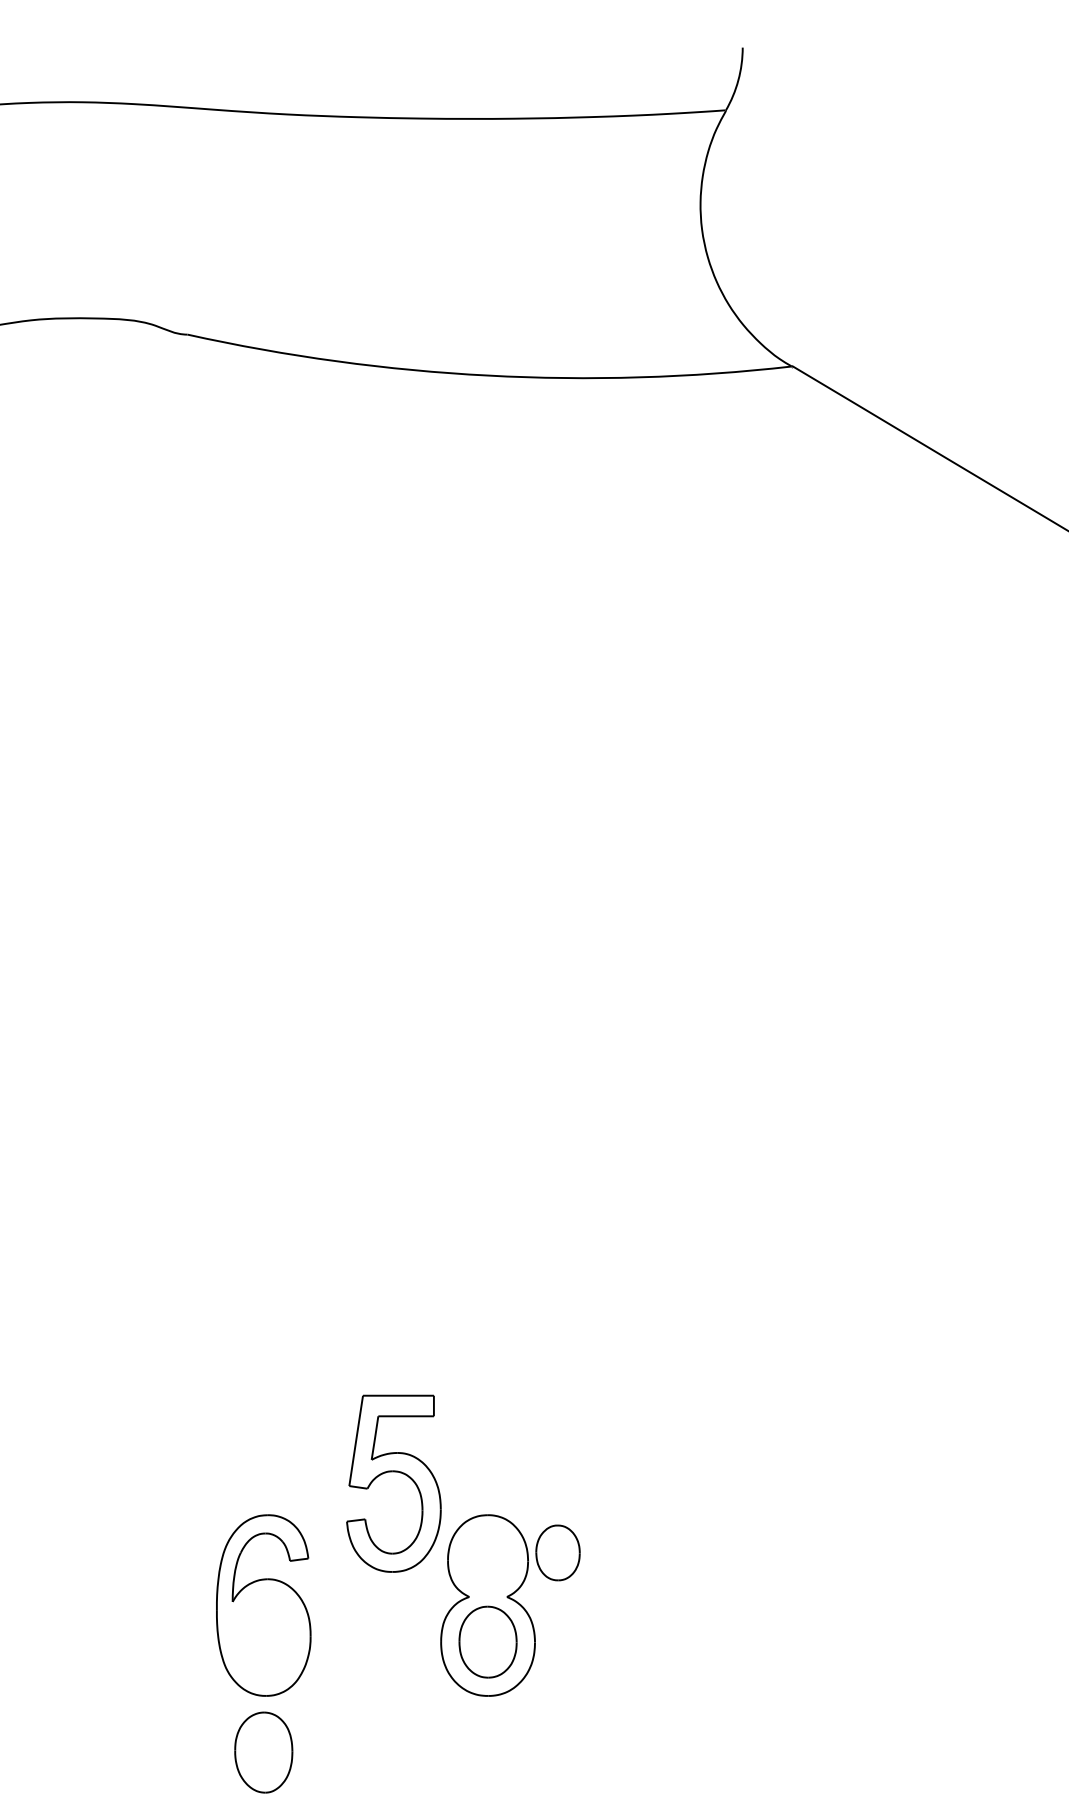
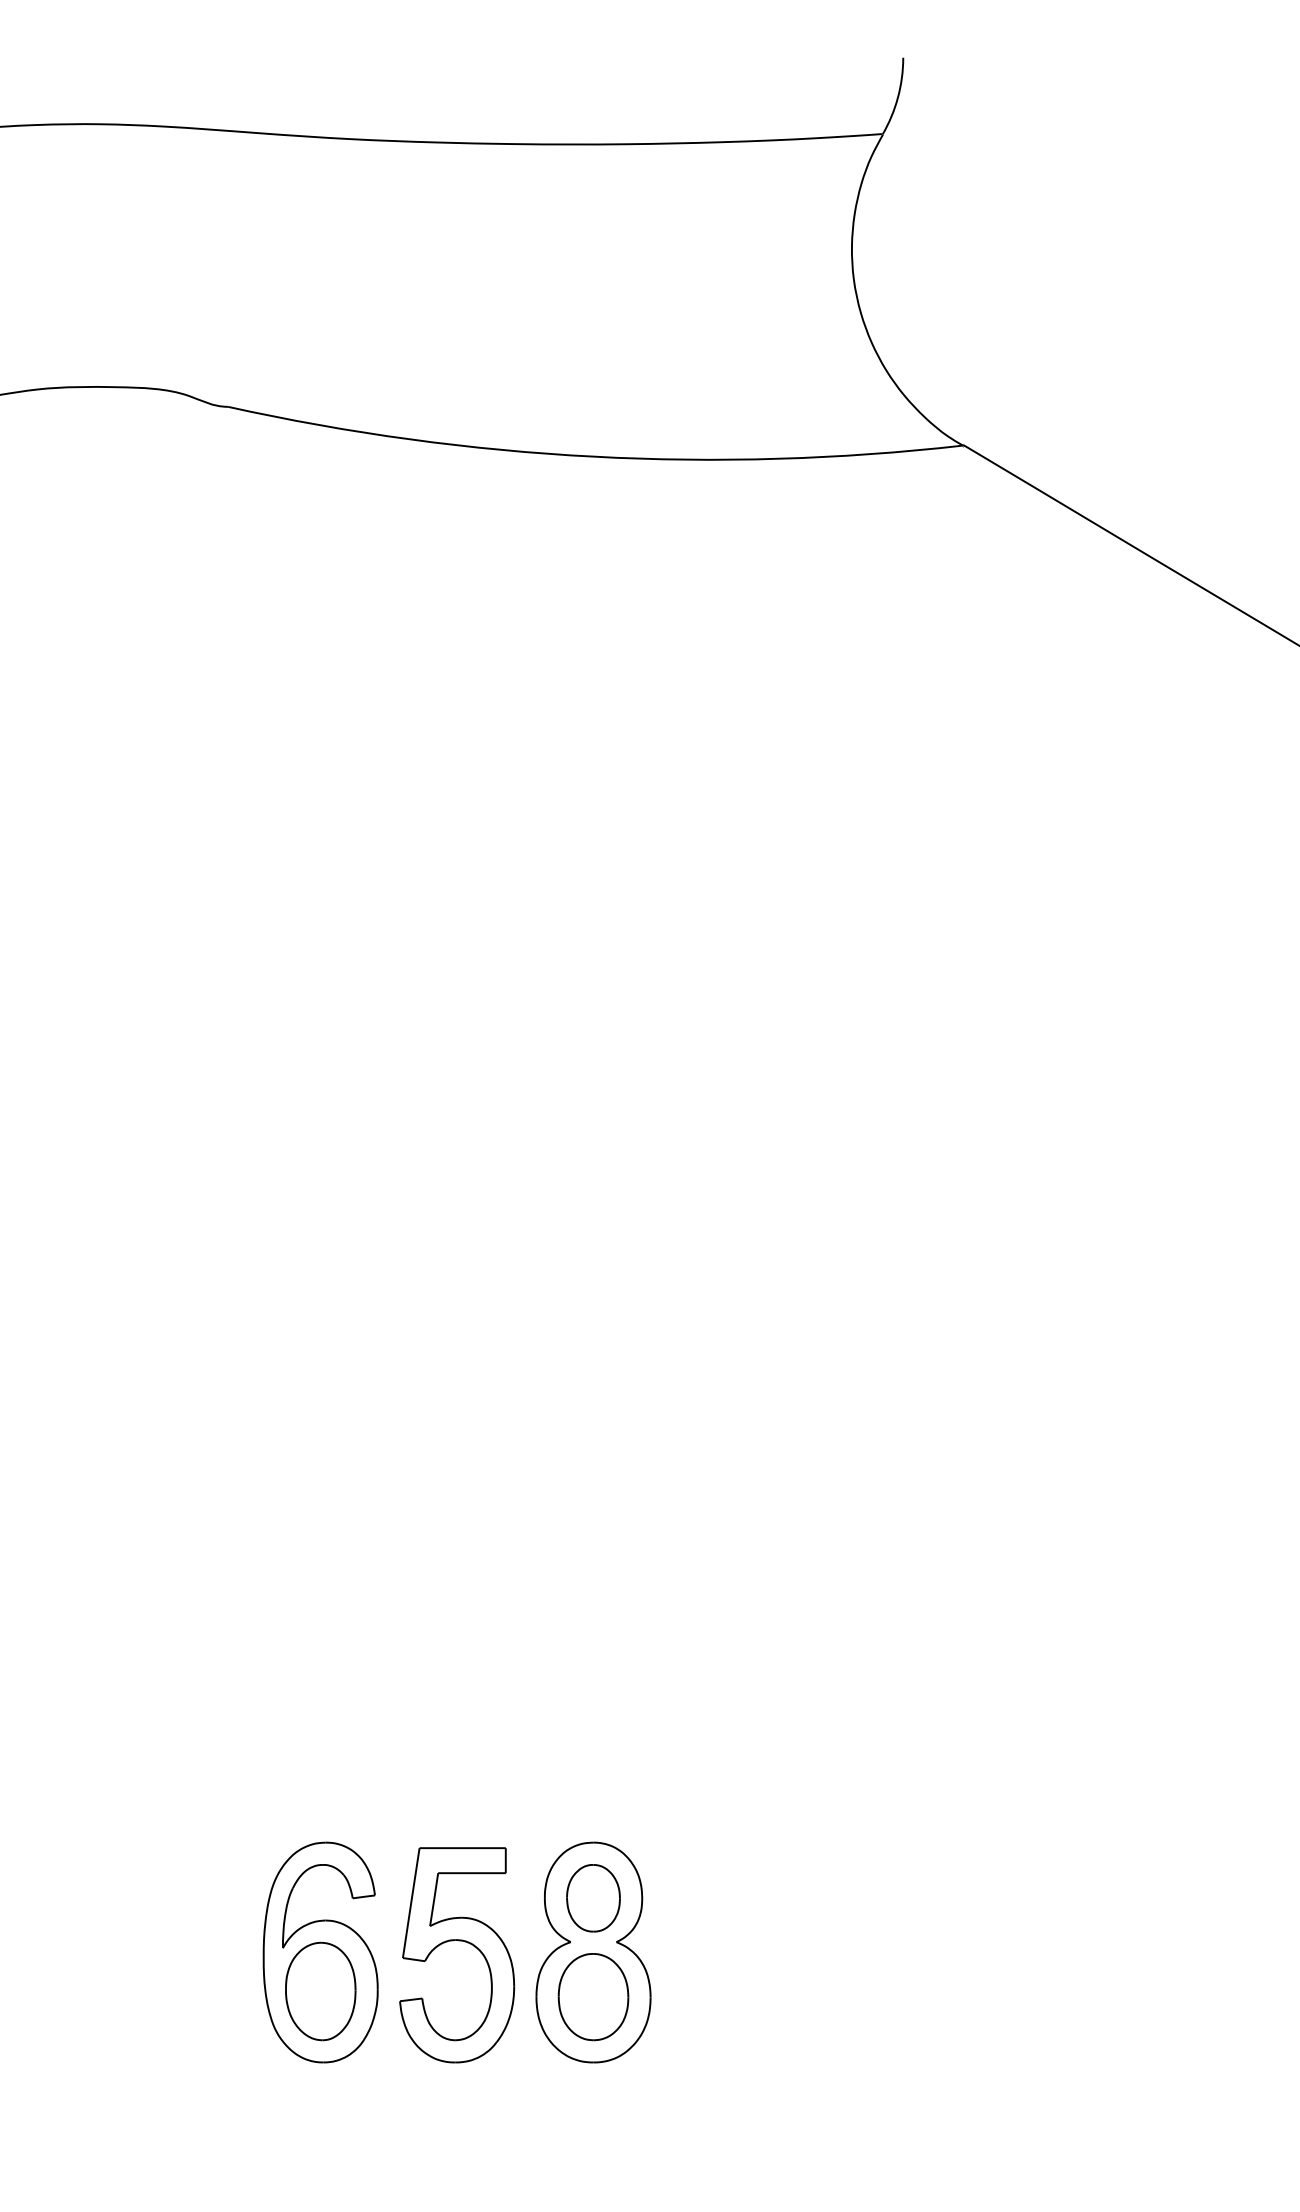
part: (393, 1472) -> (456, 1941), moved
part: (557, 1552) -> (592, 1897), moved
part: (263, 1752) -> (320, 1991), moved

